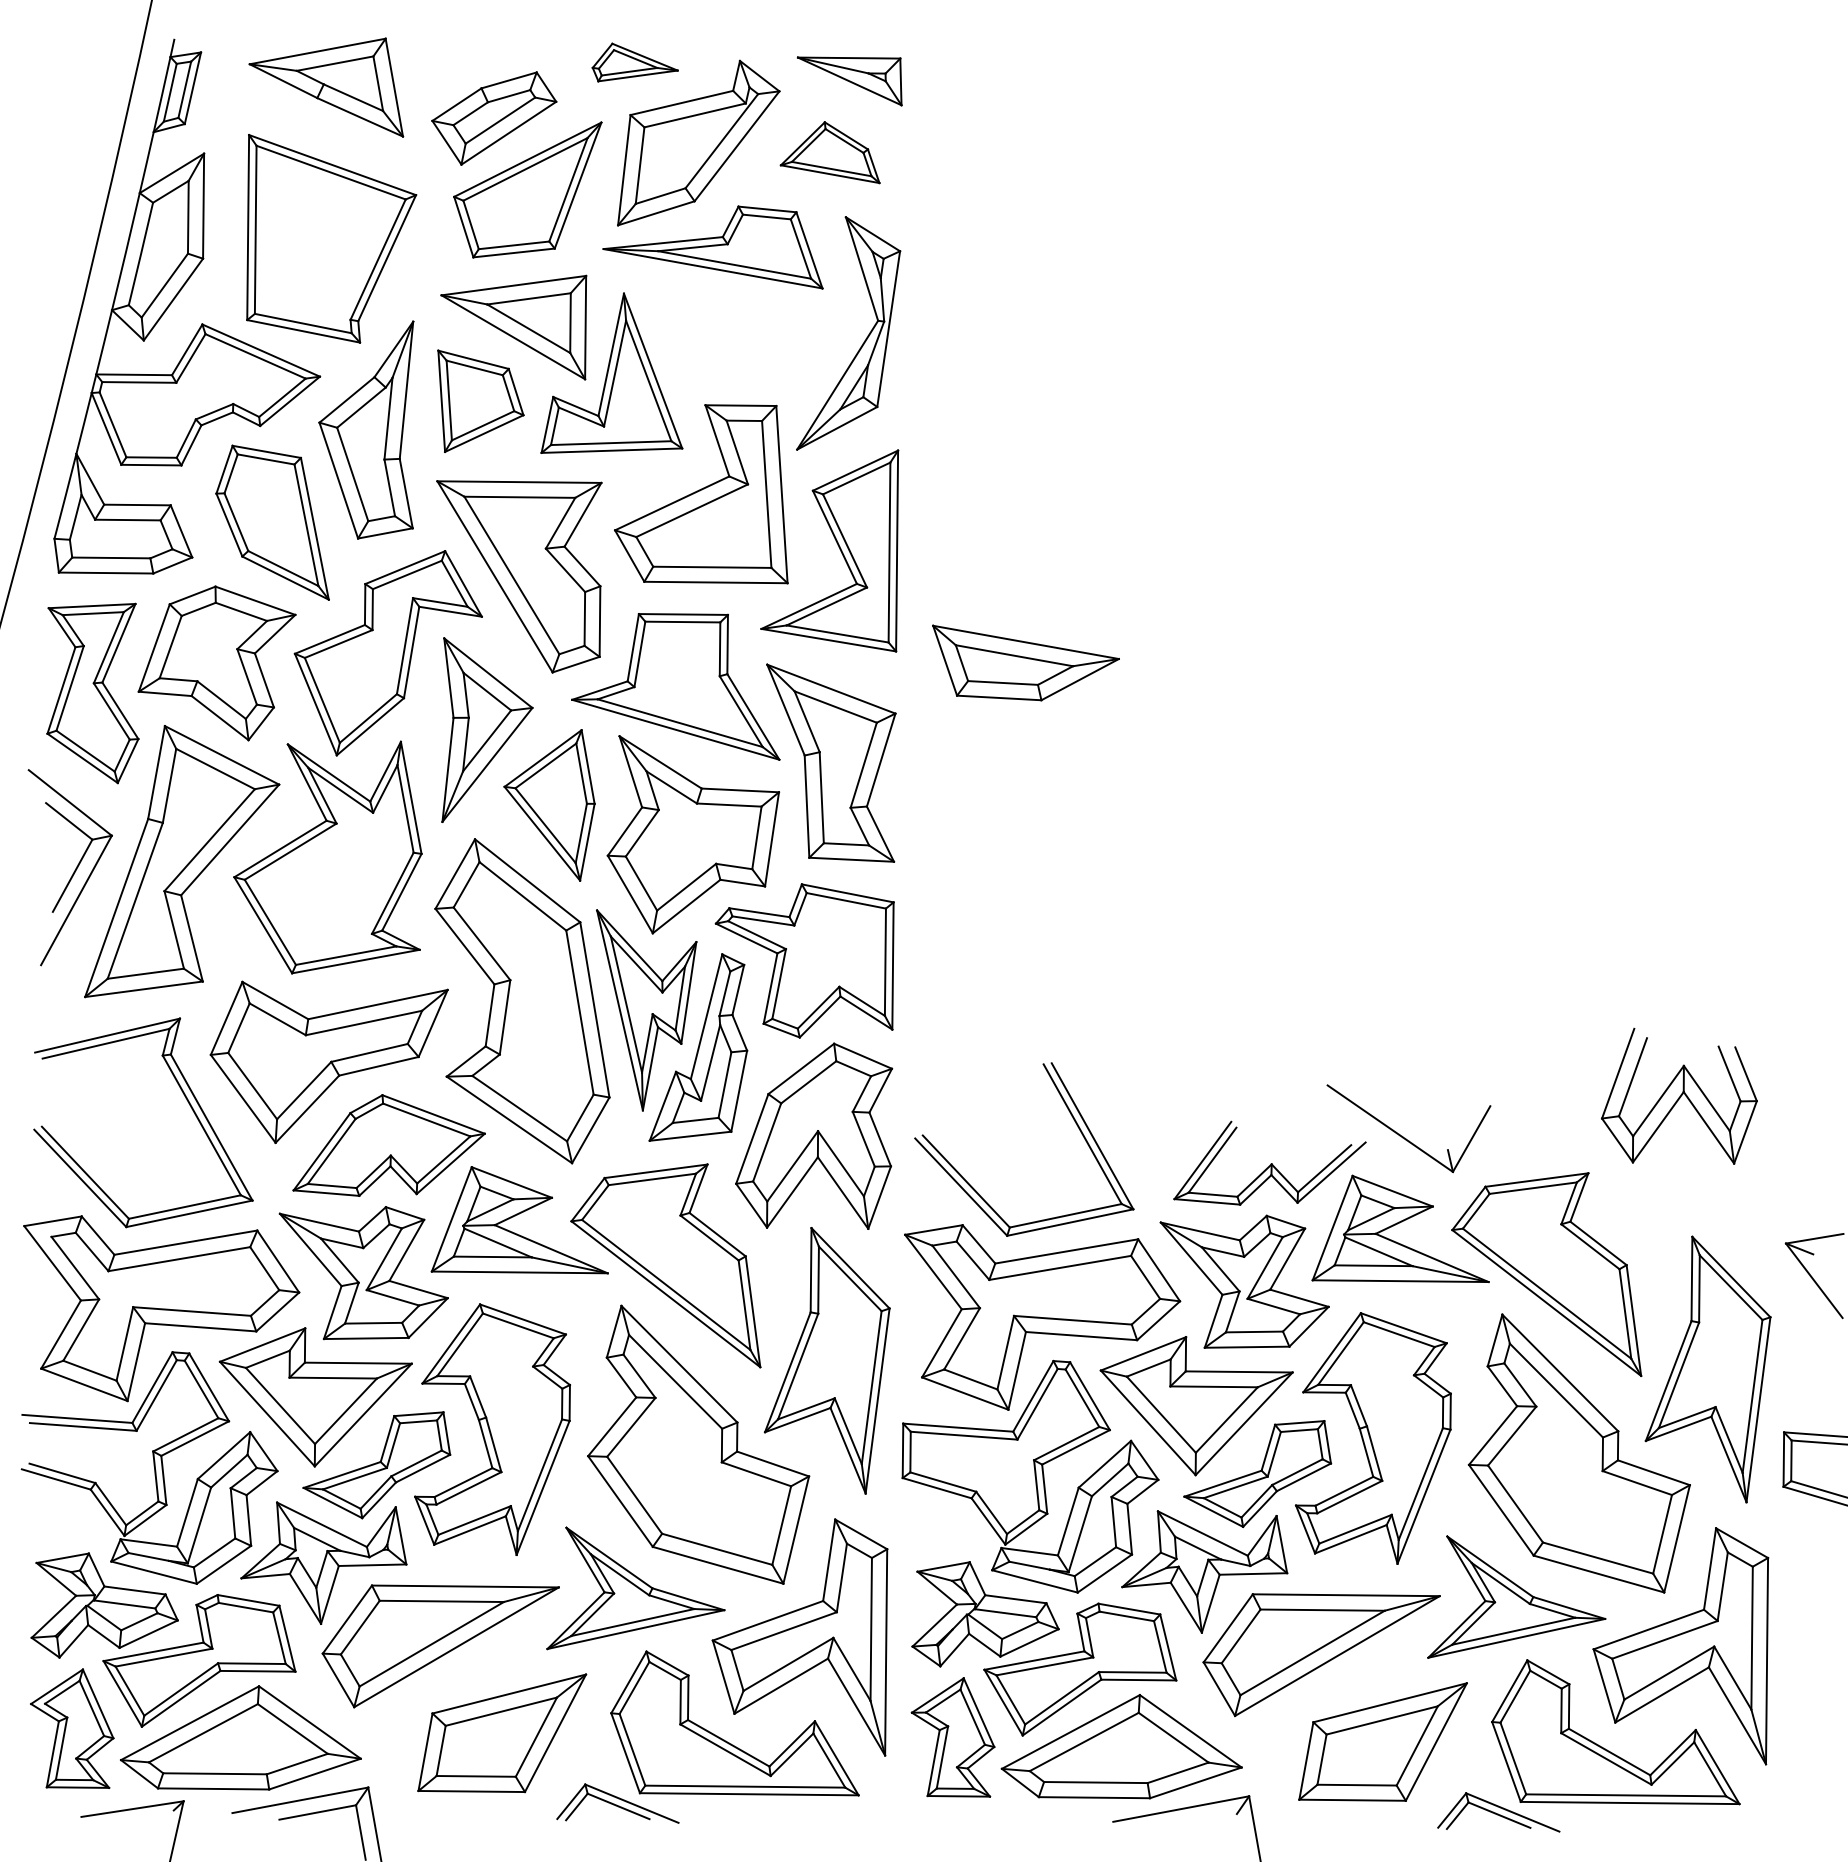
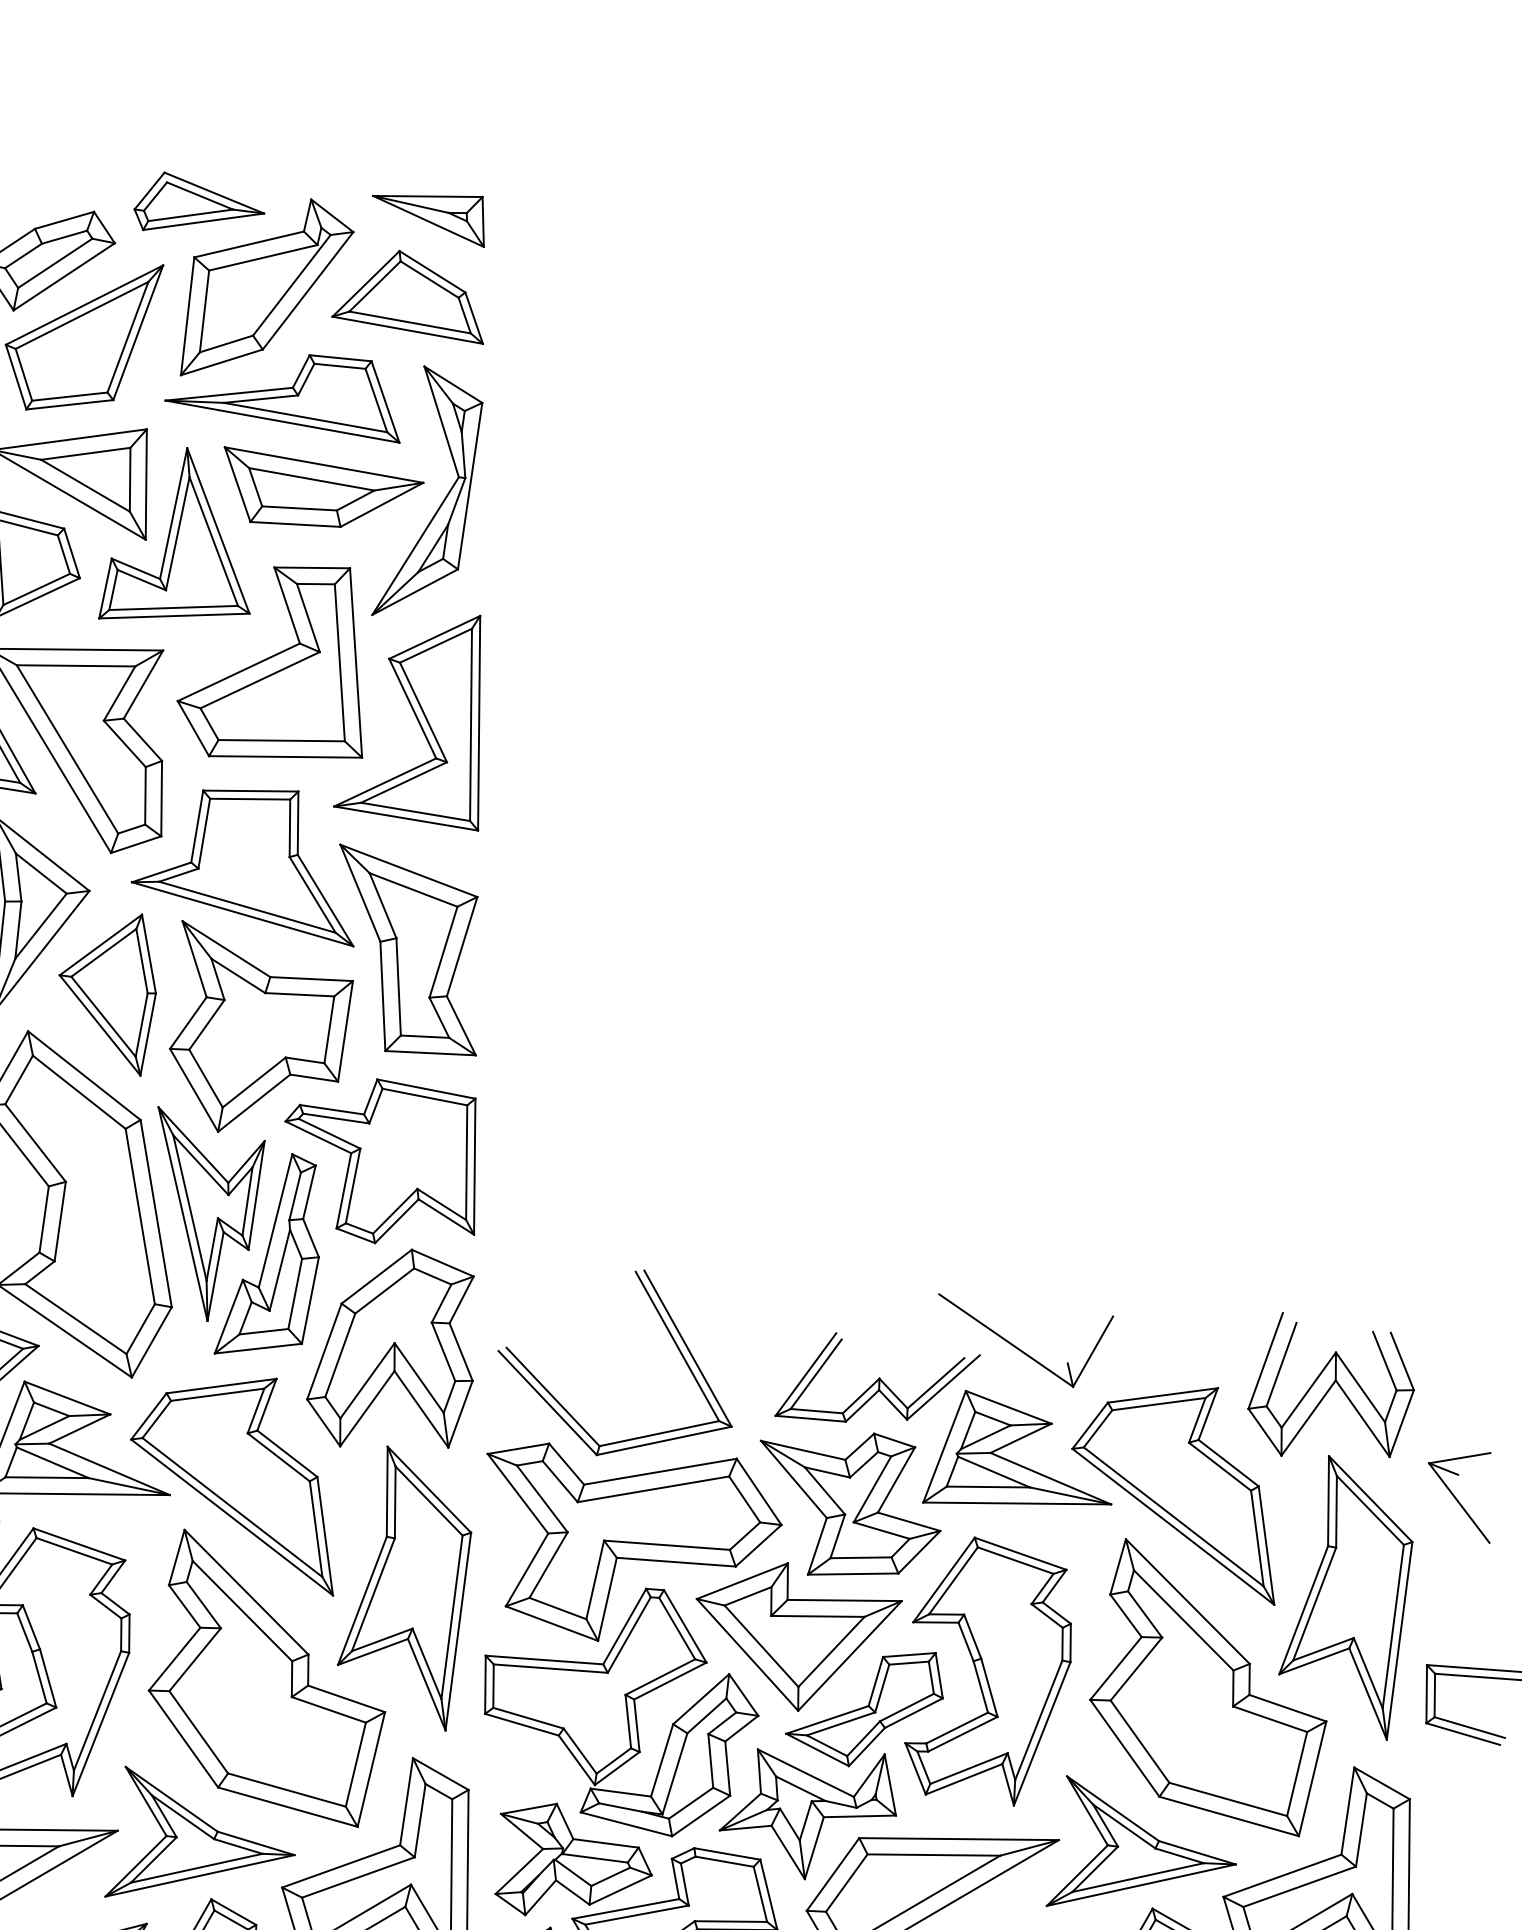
part: (634, 62) -> (198, 201), size x1.43
part: (829, 152) -> (406, 297), size x1.43
part: (1025, 662) -> (323, 486), moved
part: (1679, 1095) -> (1331, 1384), moved

